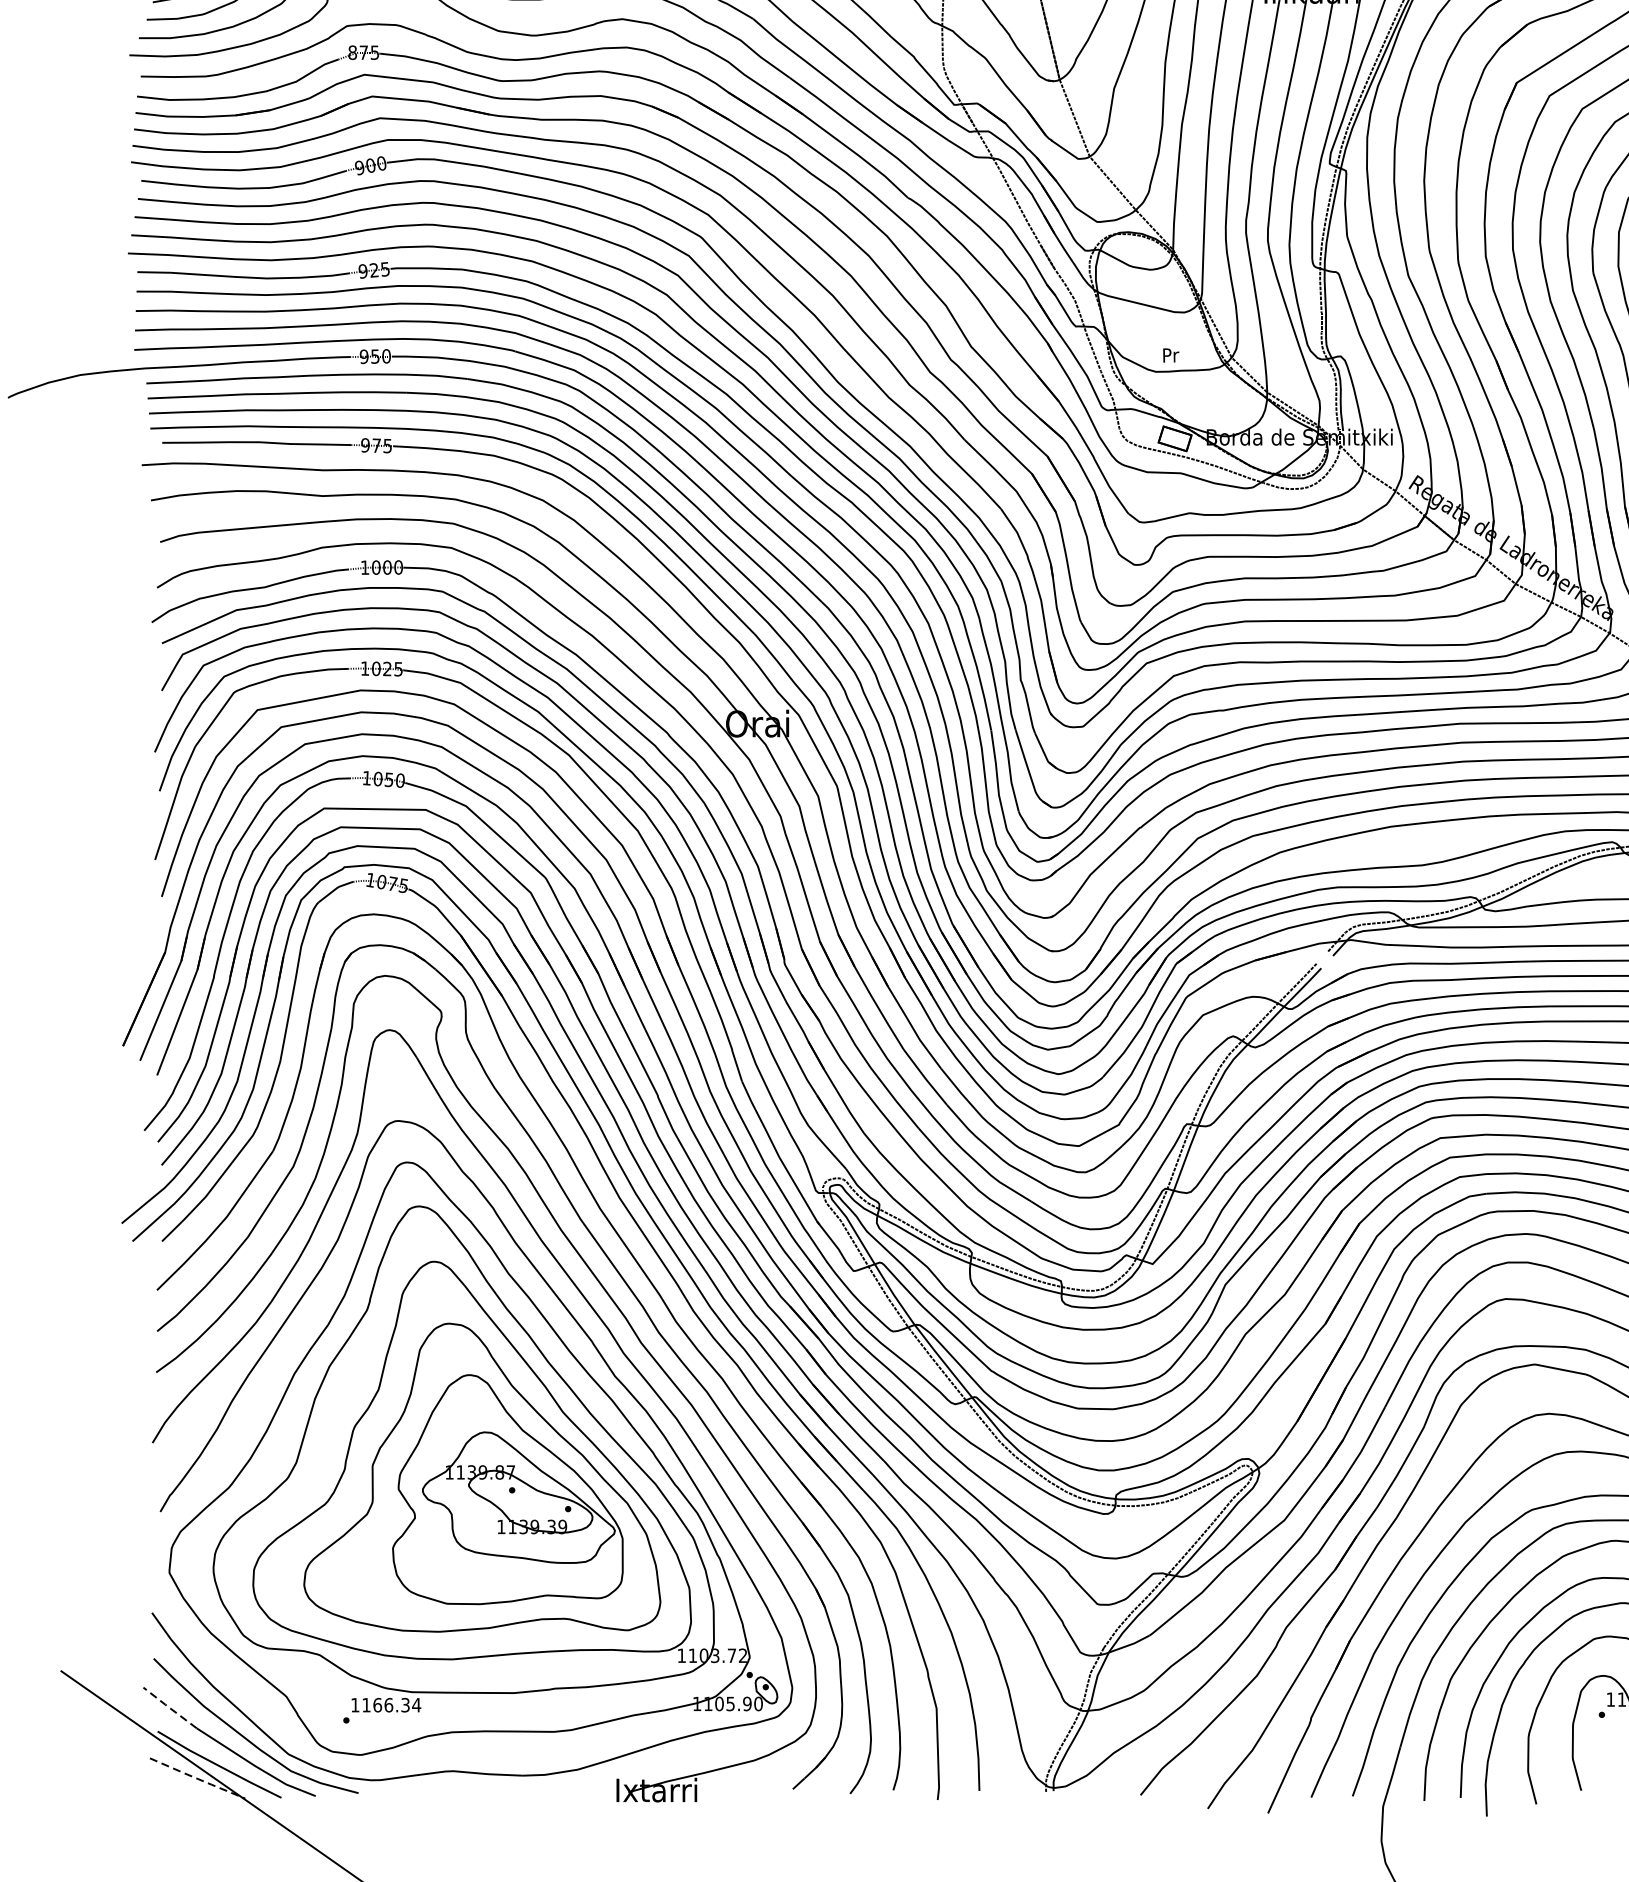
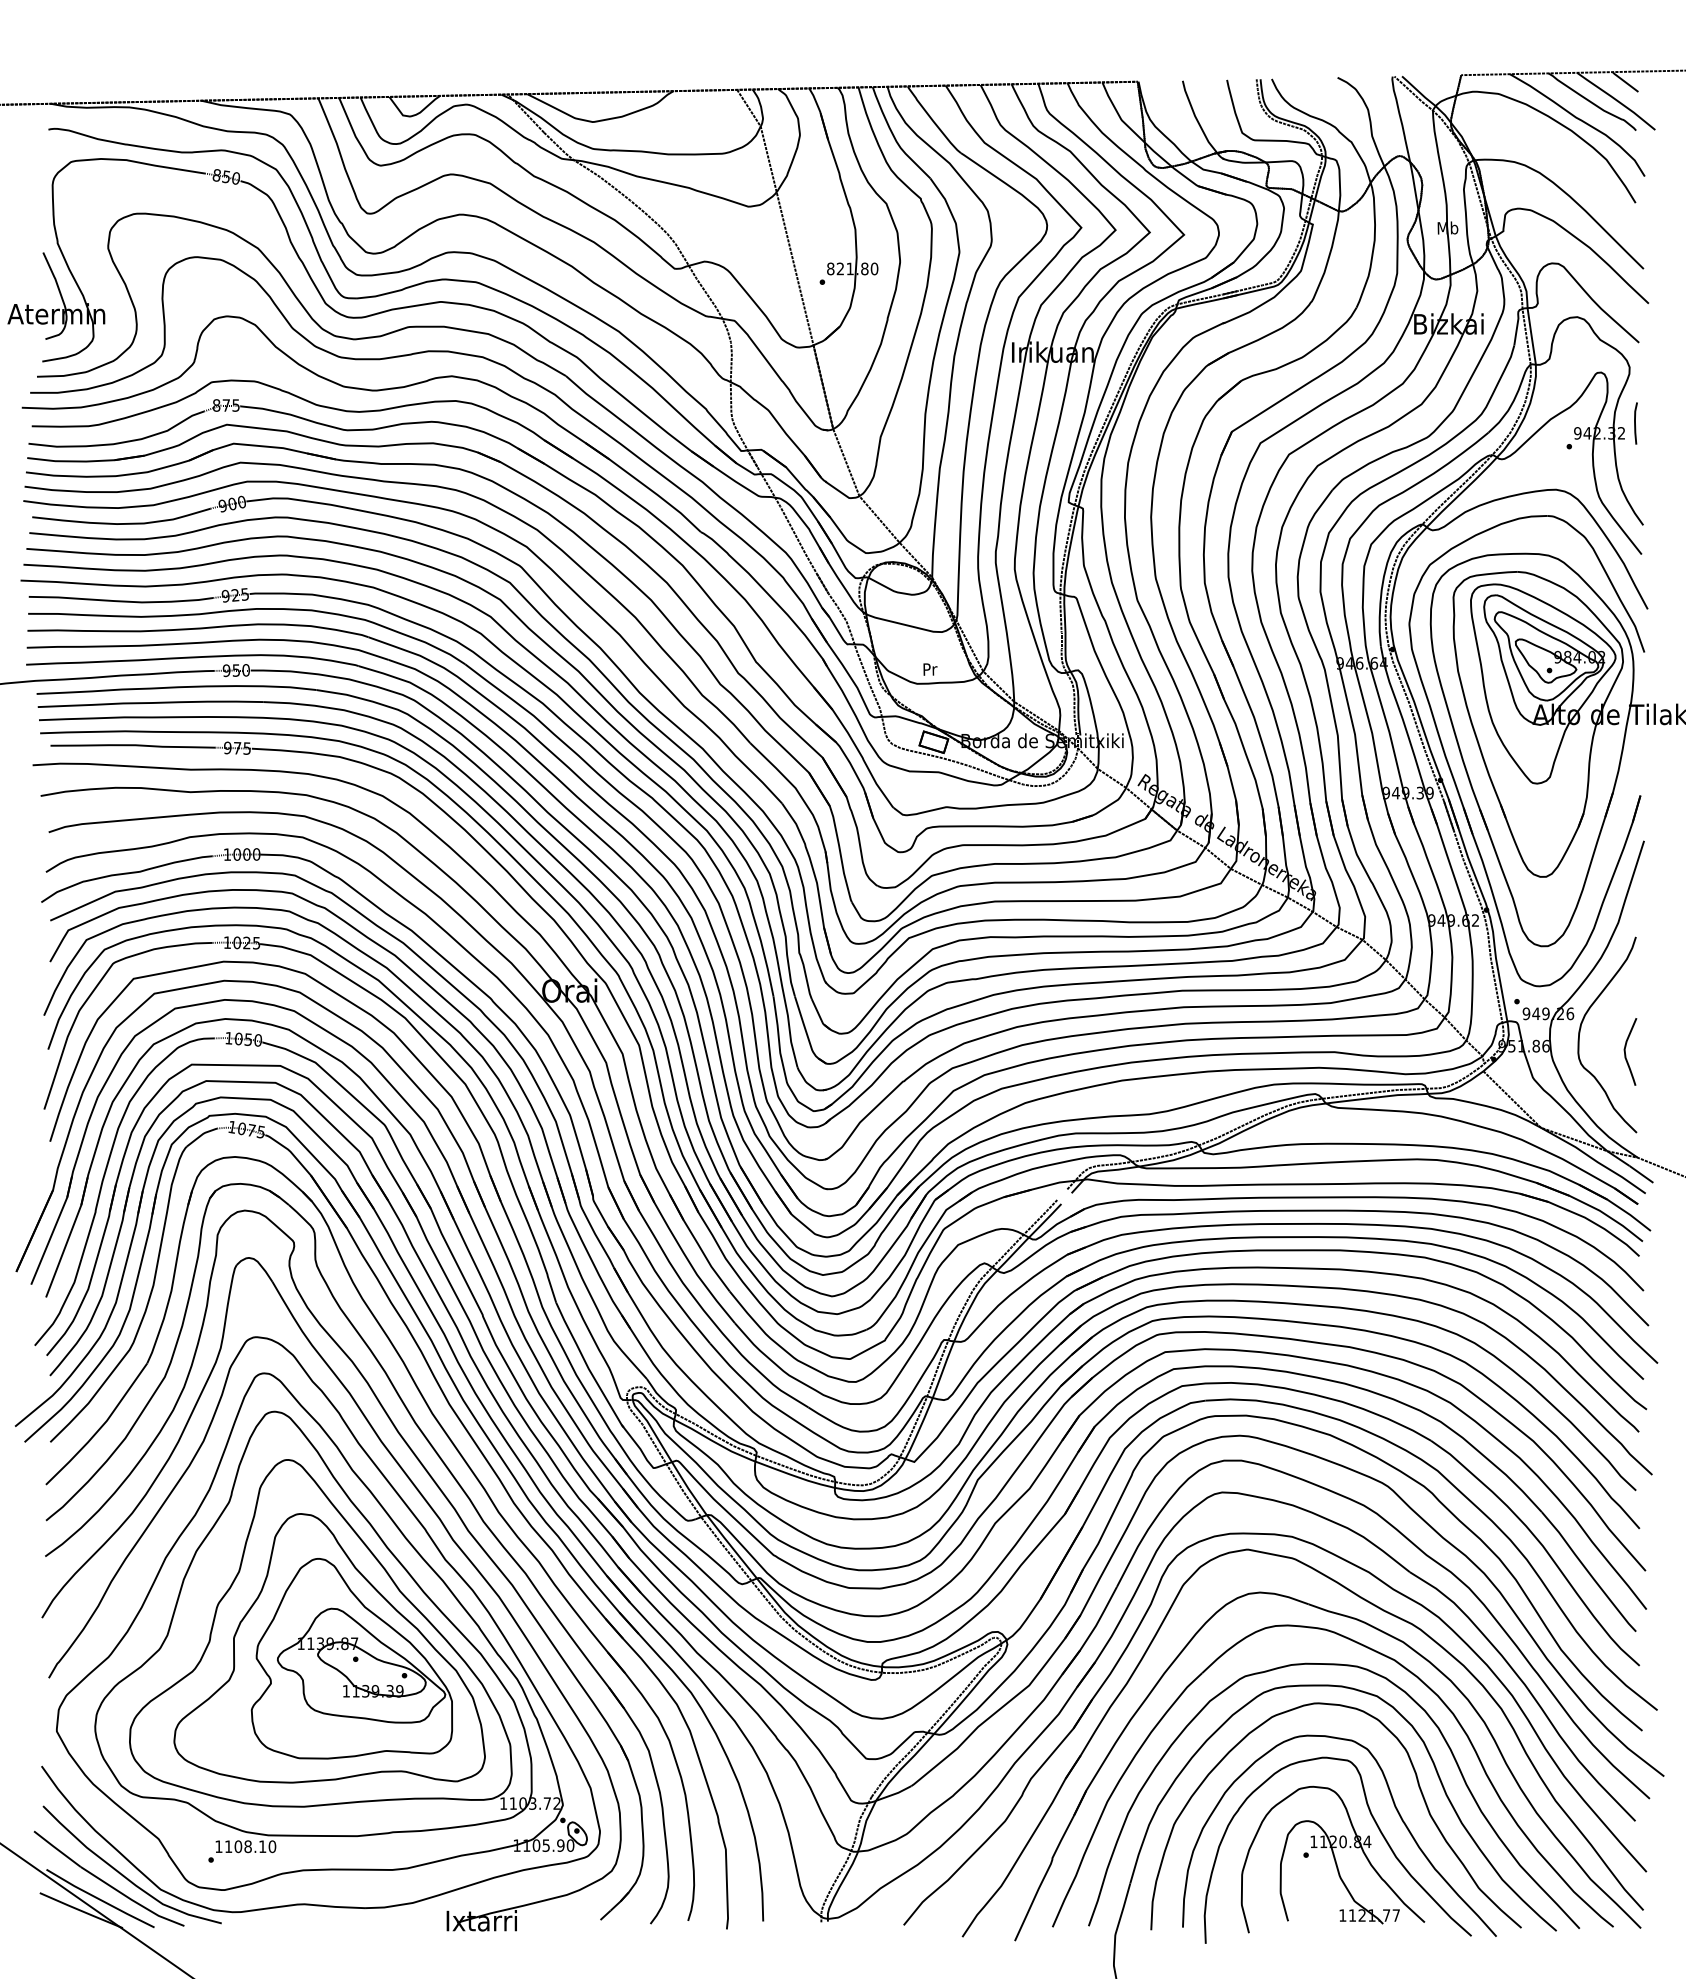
text: (397, 1704) -> (255, 1846), 1166.34 -> 1108.10
line: (169, 1707) -> (56, 1848), dashed -> solid
line: (197, 1778) -> (81, 1910), dashed -> solid

